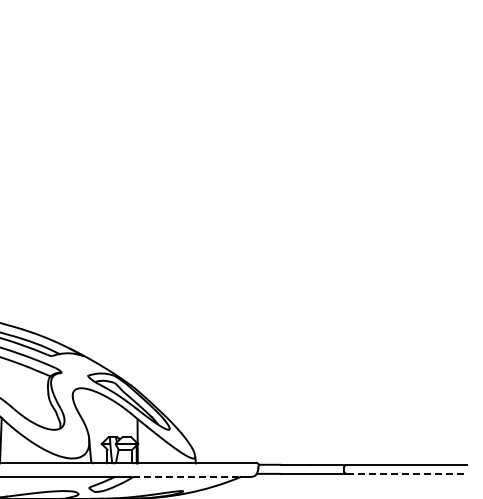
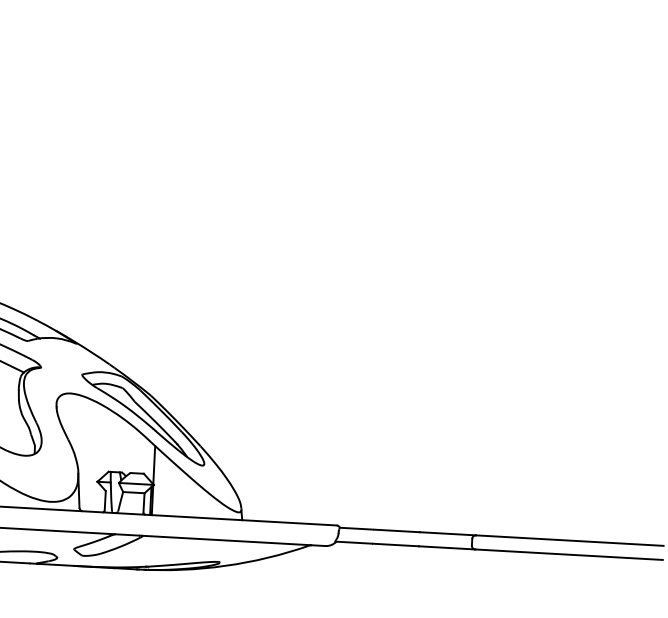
line: (407, 473) -> (569, 554), dashed -> solid
line: (187, 477) -> (227, 541), dashed -> solid

